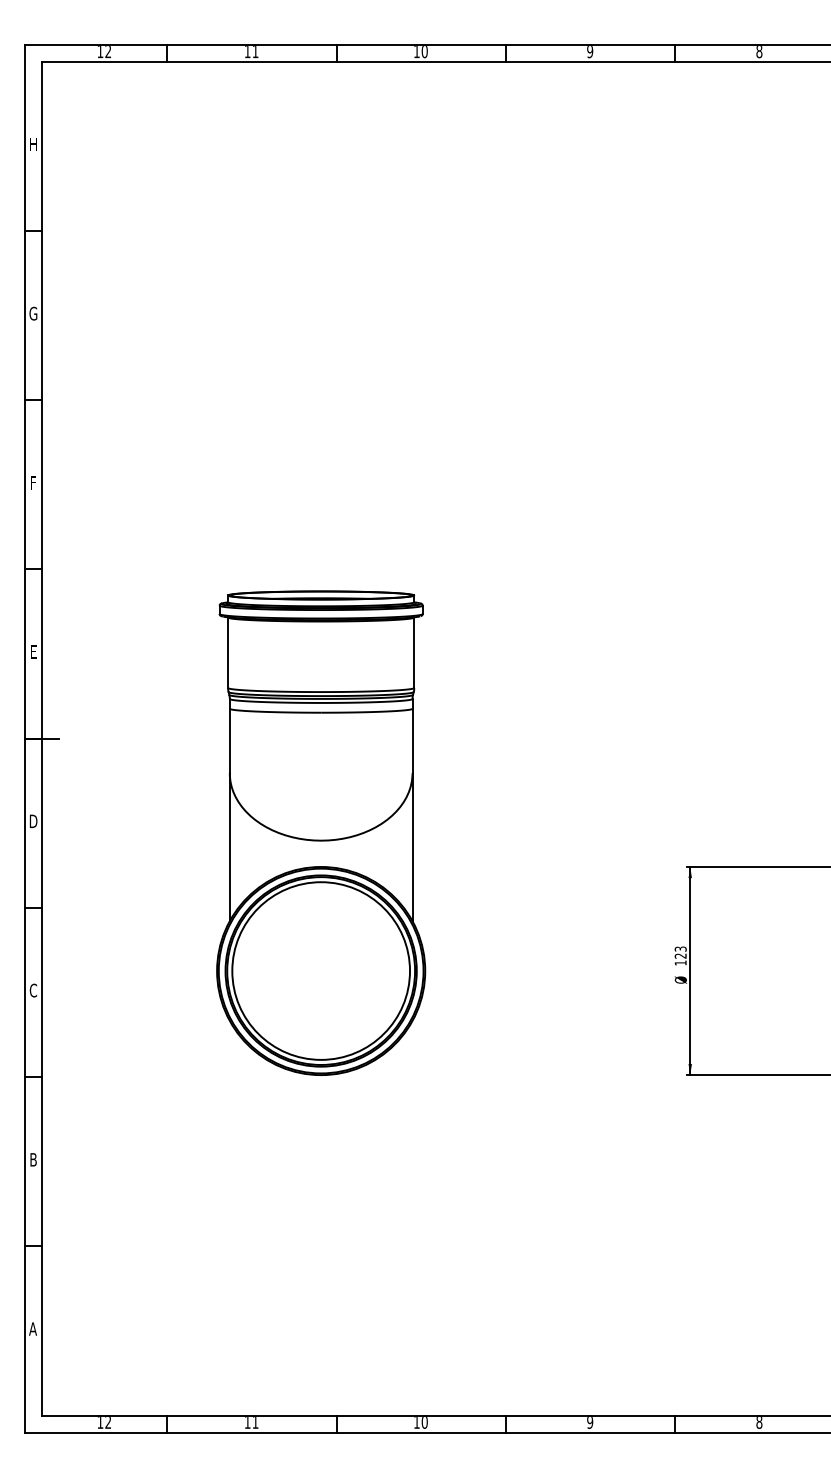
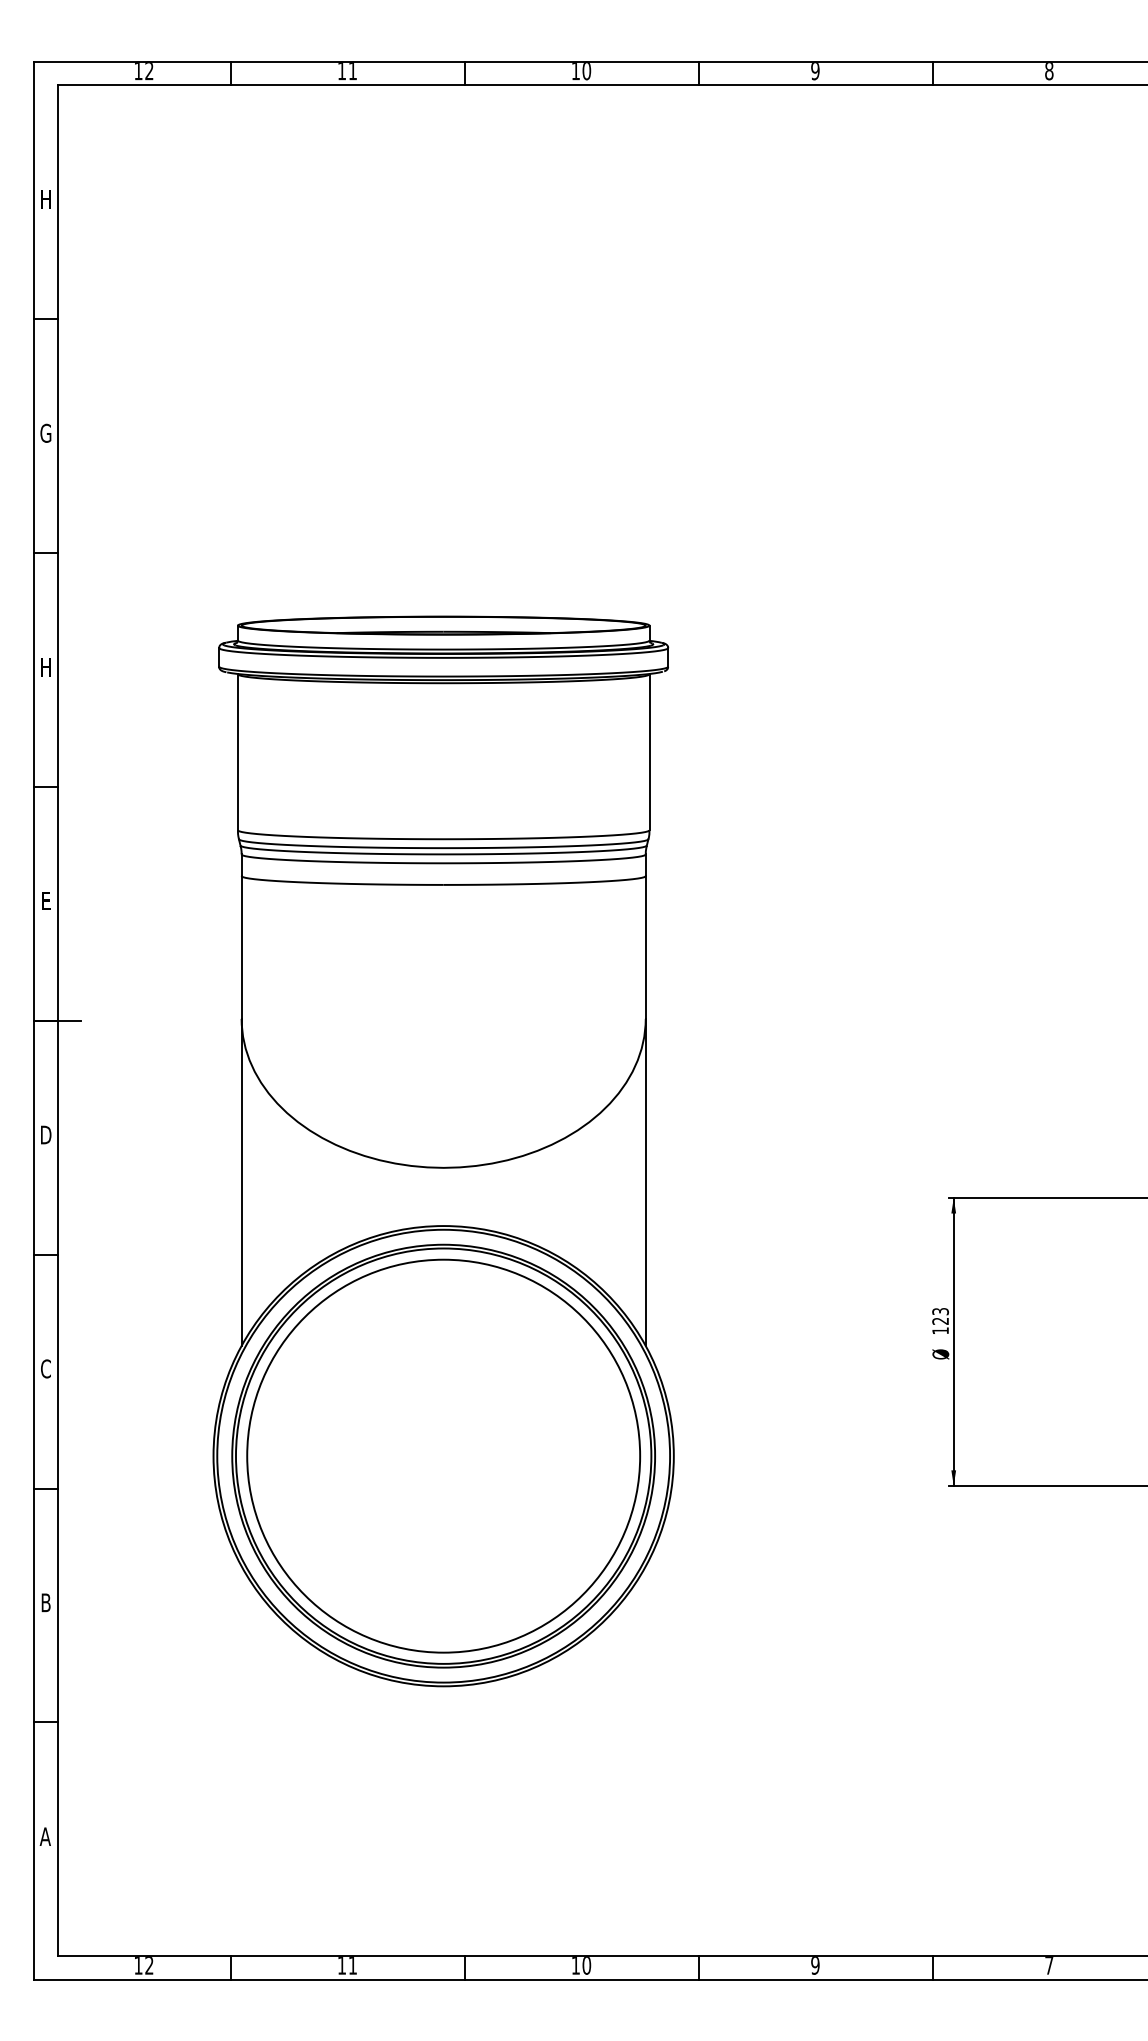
text: (33, 483) -> (45, 667), F -> H
part: (321, 833) -> (443, 1151), size x1.6
text: (759, 1422) -> (1049, 1965), 8 -> 7

